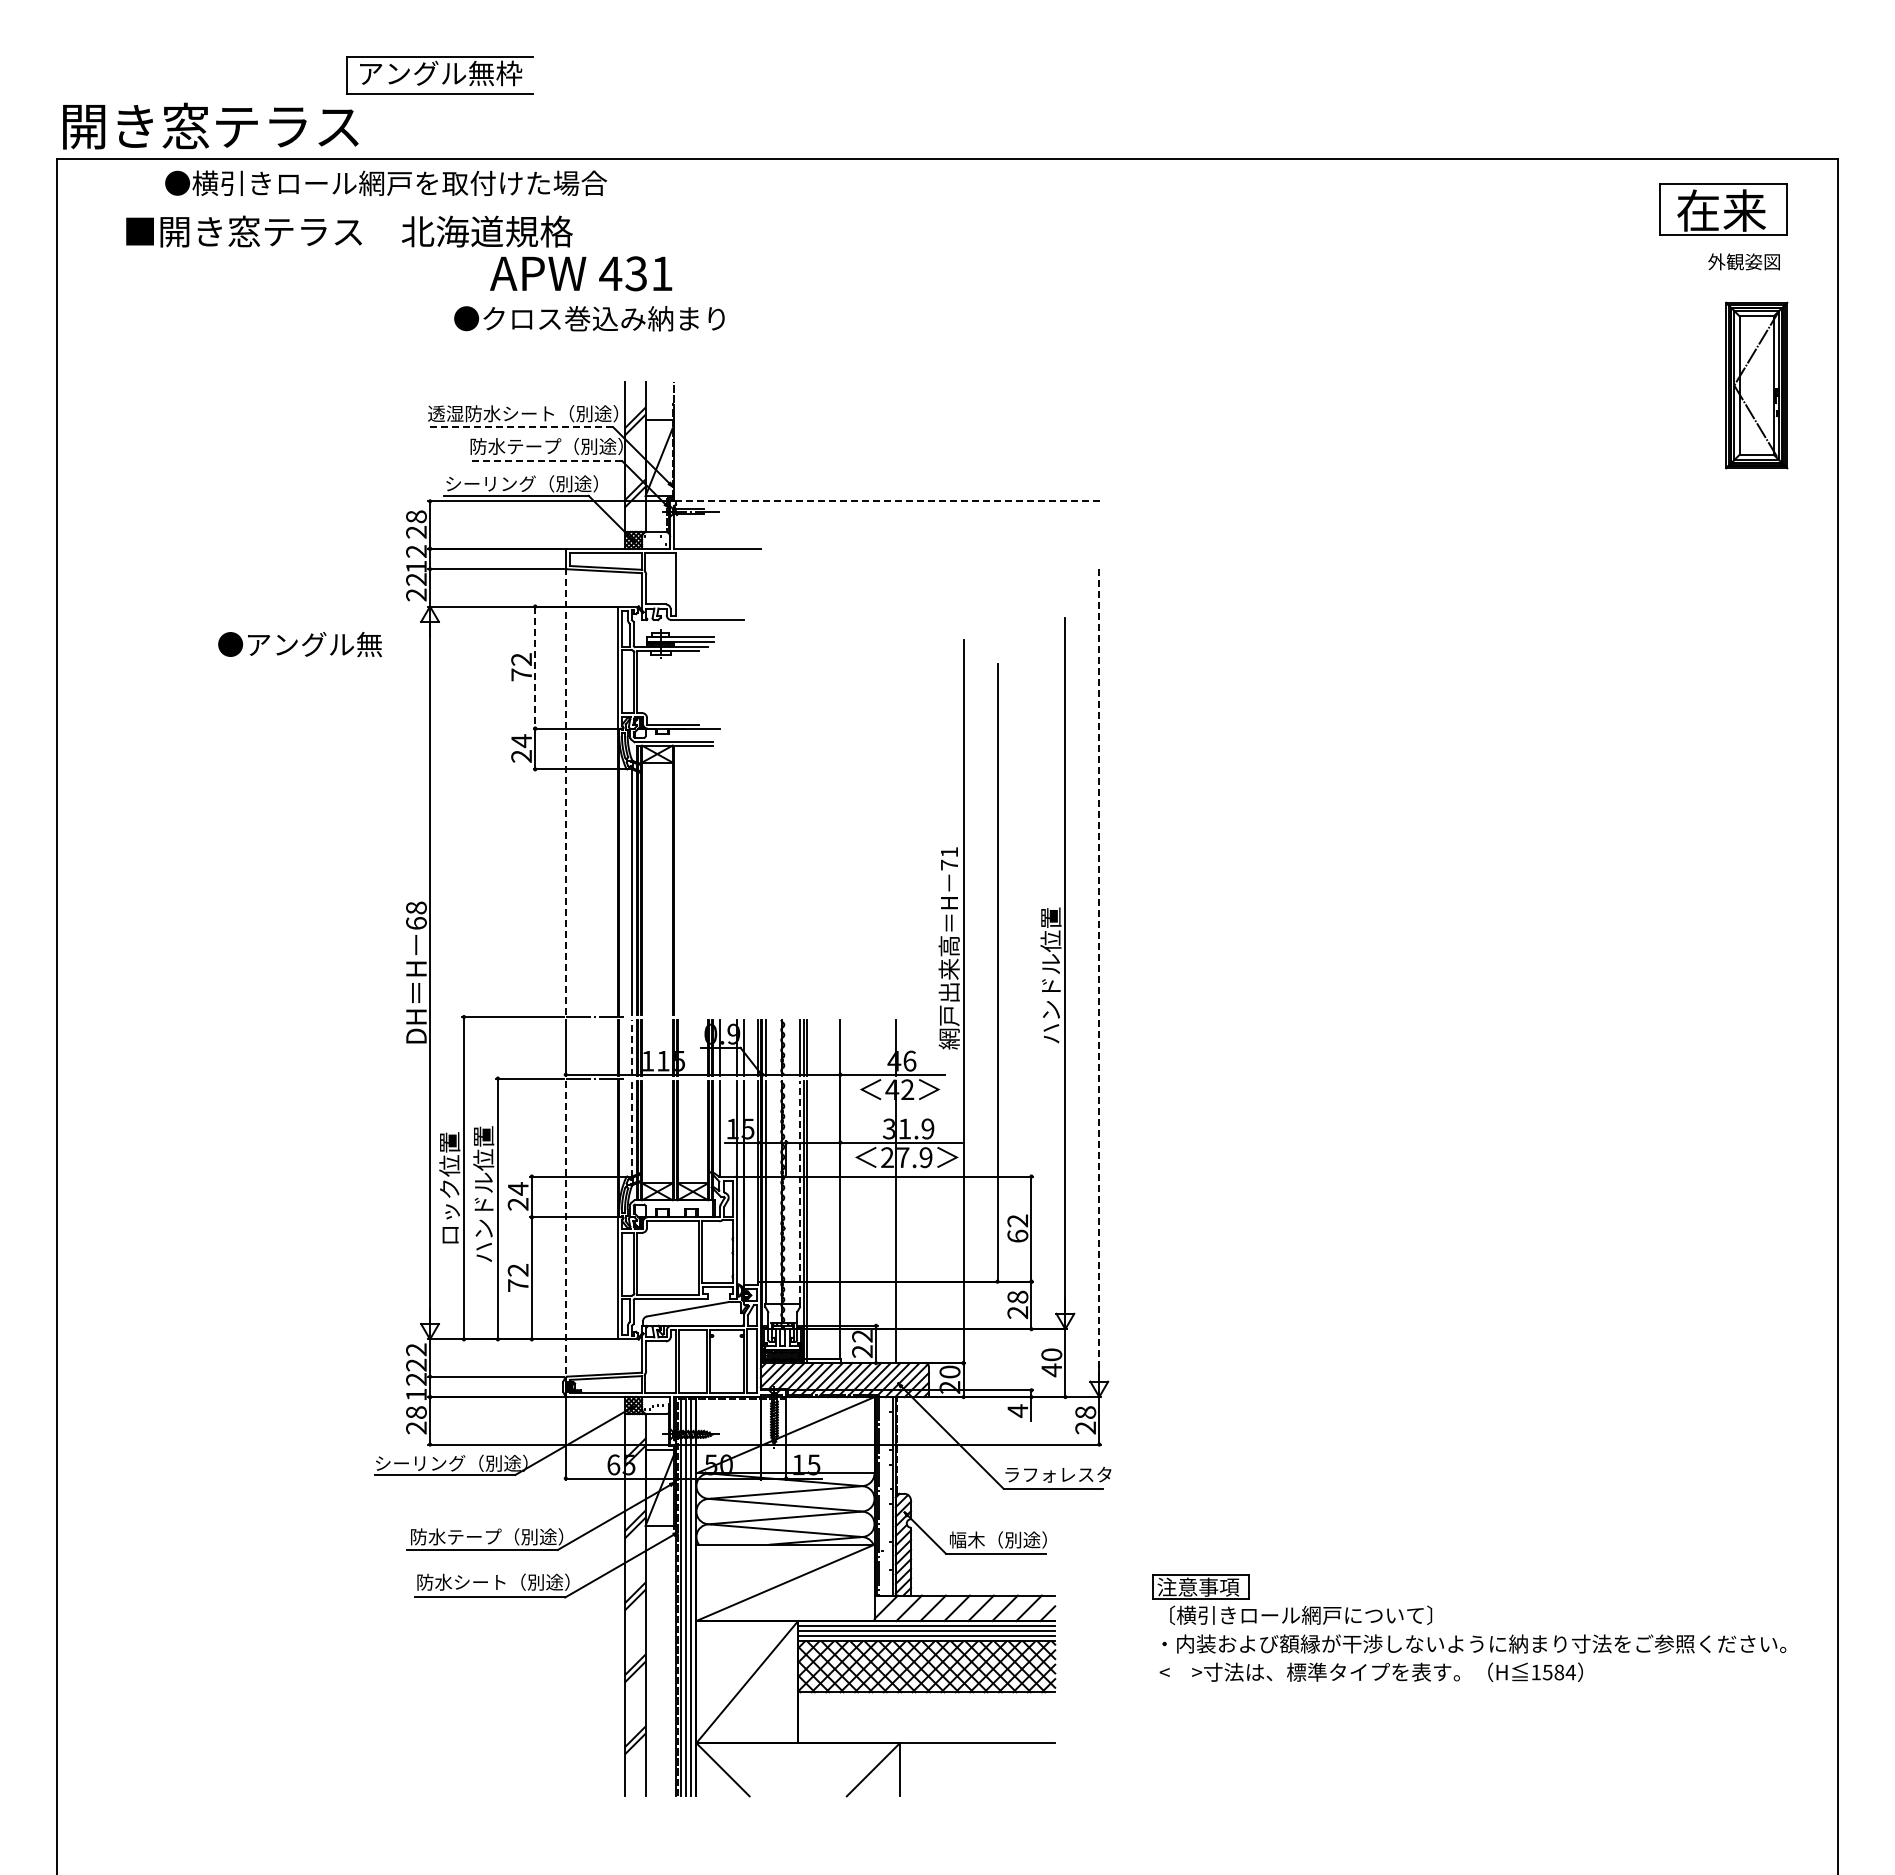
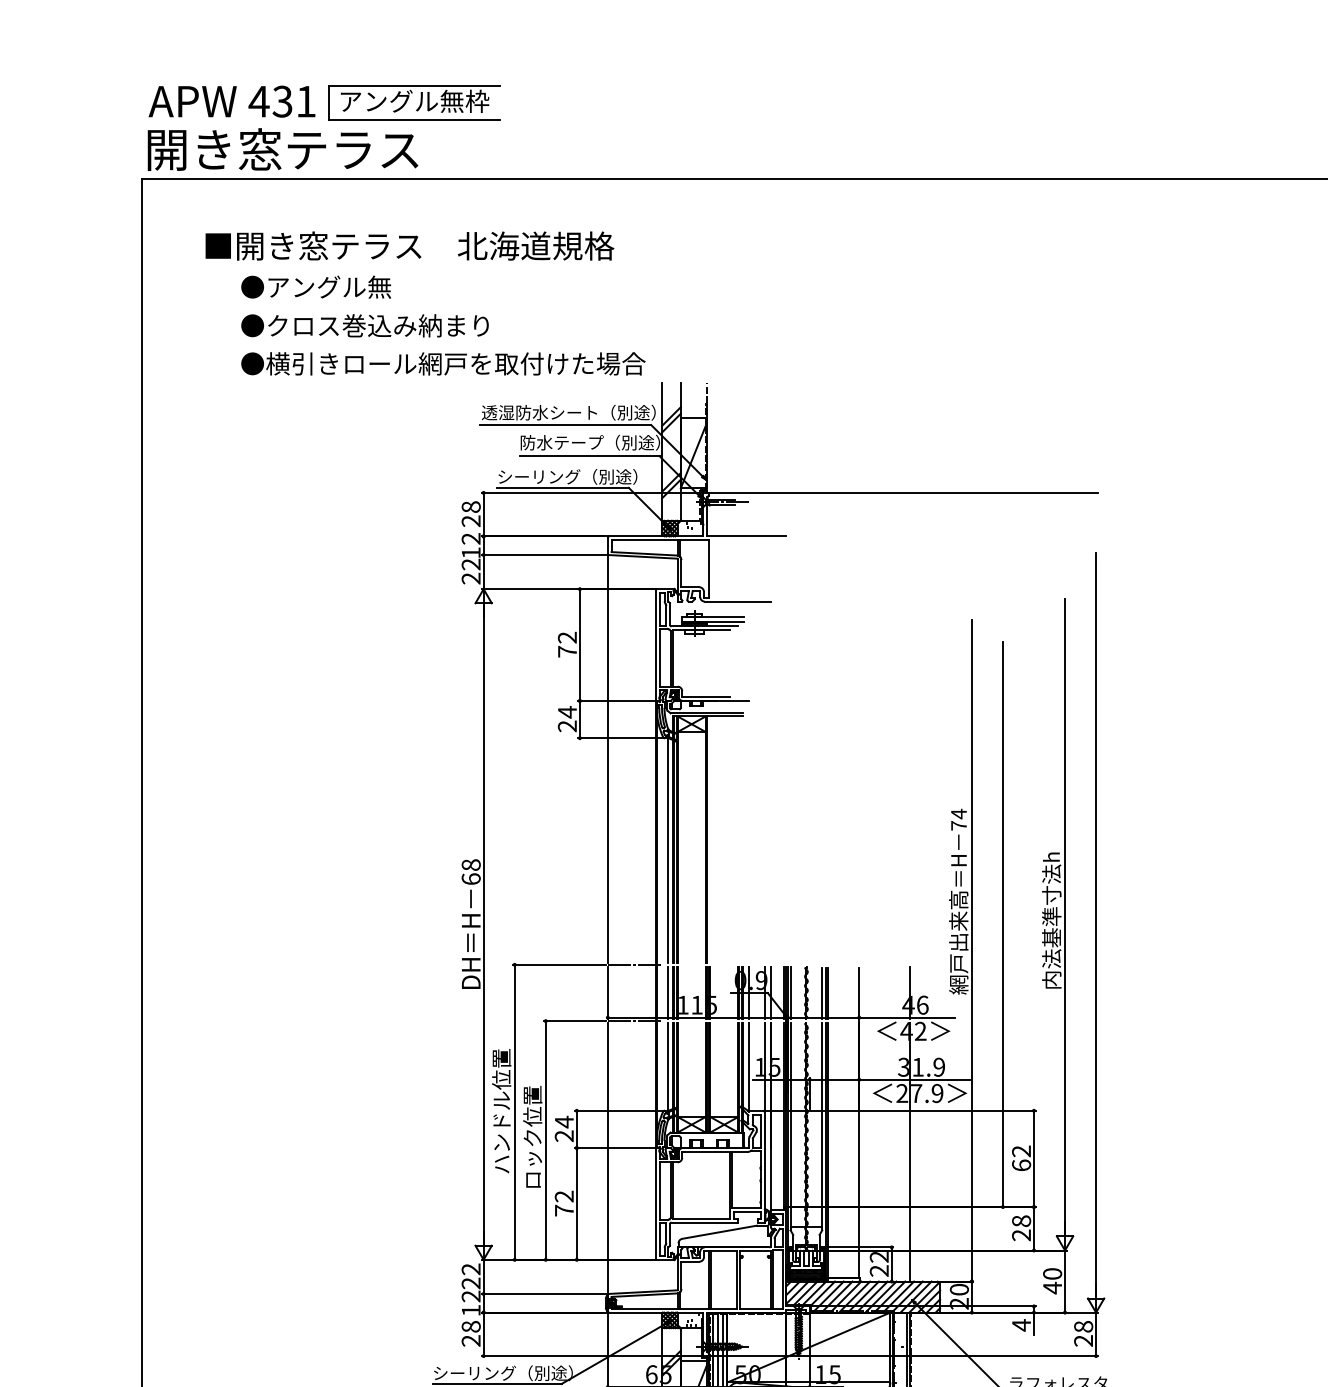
part: (433, 72) -> (408, 100), moved
text: (386, 183) -> (443, 364), moved
text: (581, 273) -> (232, 101), moved
text: (589, 318) -> (365, 325), moved
line: (519, 427) -> (565, 425), dashed -> solid
line: (545, 461) -> (589, 456), dashed -> solid
line: (888, 501) -> (903, 493), dashed -> solid
text: (299, 644) -> (315, 287), moved
line: (535, 668) -> (580, 645), dashed -> solid
line: (565, 790) -> (607, 757), dashed -> solid
text: (949, 852) -> (958, 814), 71 -> 74
text: (1050, 968) -> (1051, 920), ハンドル位置 -> 内法基準寸法h
line: (1099, 972) -> (1096, 924), dashed -> solid
line: (631, 1047) -> (667, 992), dashed -> solid
line: (631, 1128) -> (667, 1066), dashed -> solid
text: (449, 1176) -> (501, 1110), ロック位置 -> ハンドル位置
line: (799, 1191) -> (821, 1124), dashed -> solid
text: (483, 1193) -> (532, 1126), ハンドル位置 -> ロック位置
line: (565, 1229) -> (607, 1159), dashed -> solid

